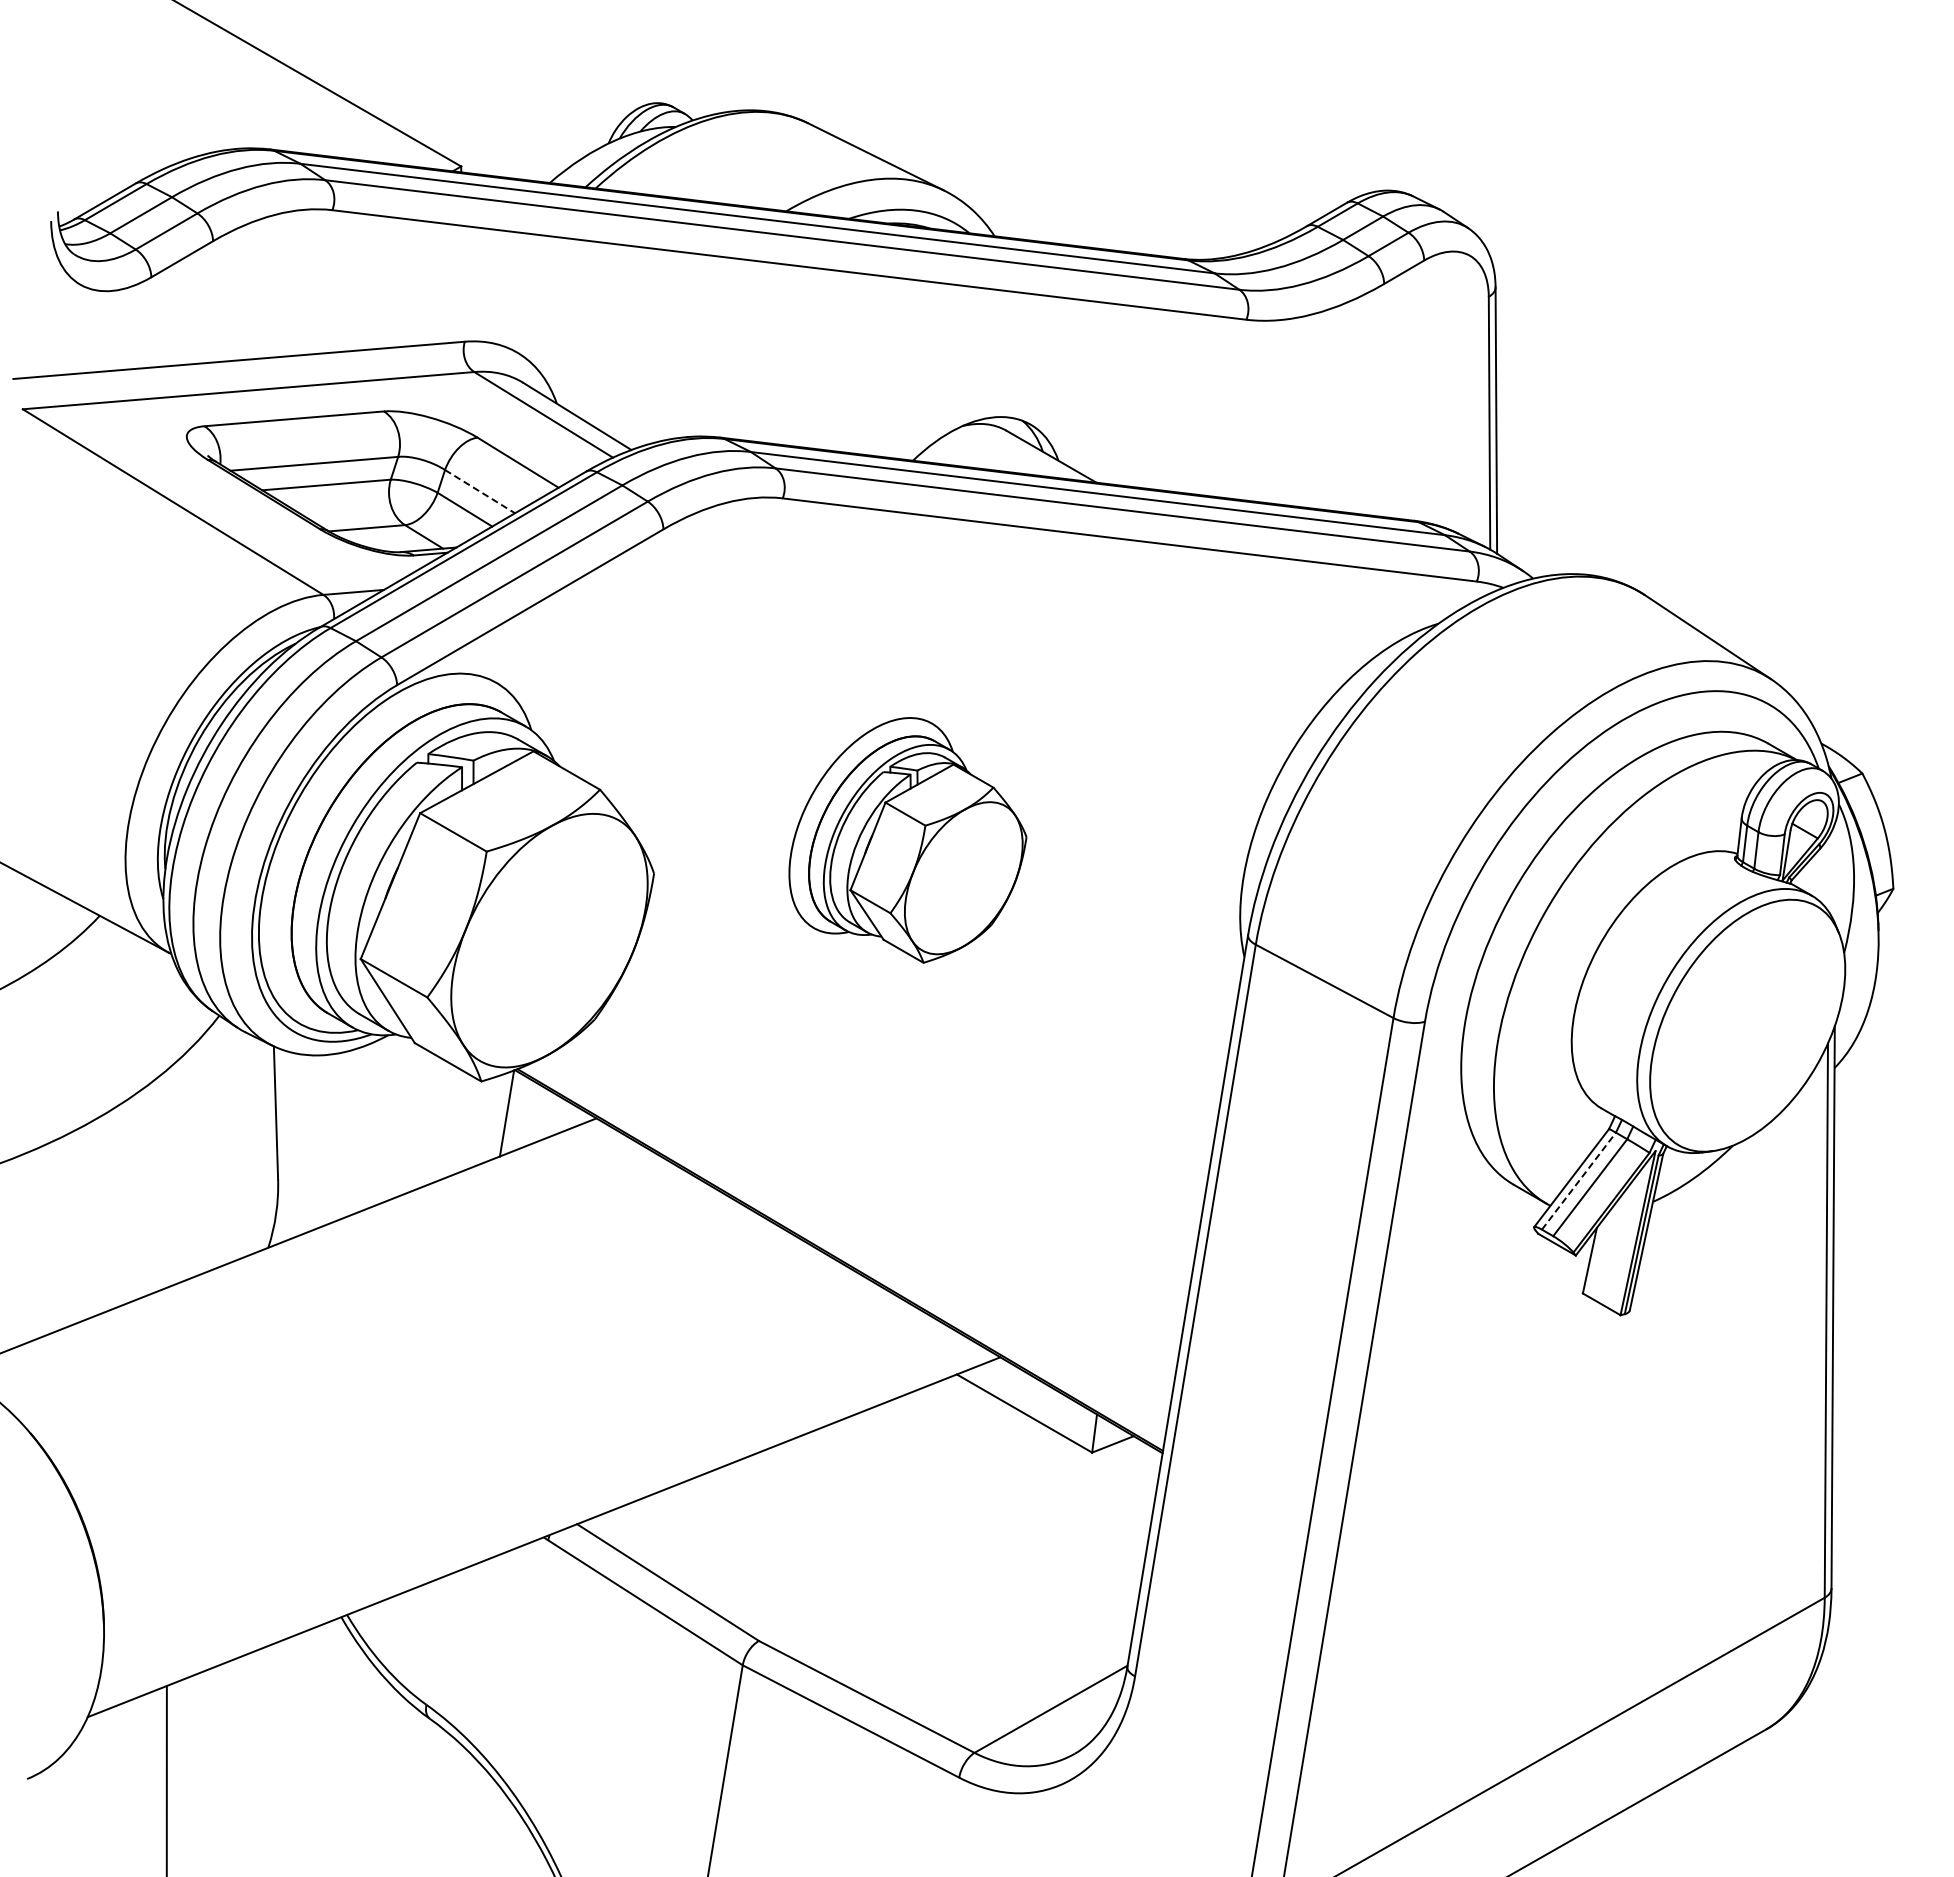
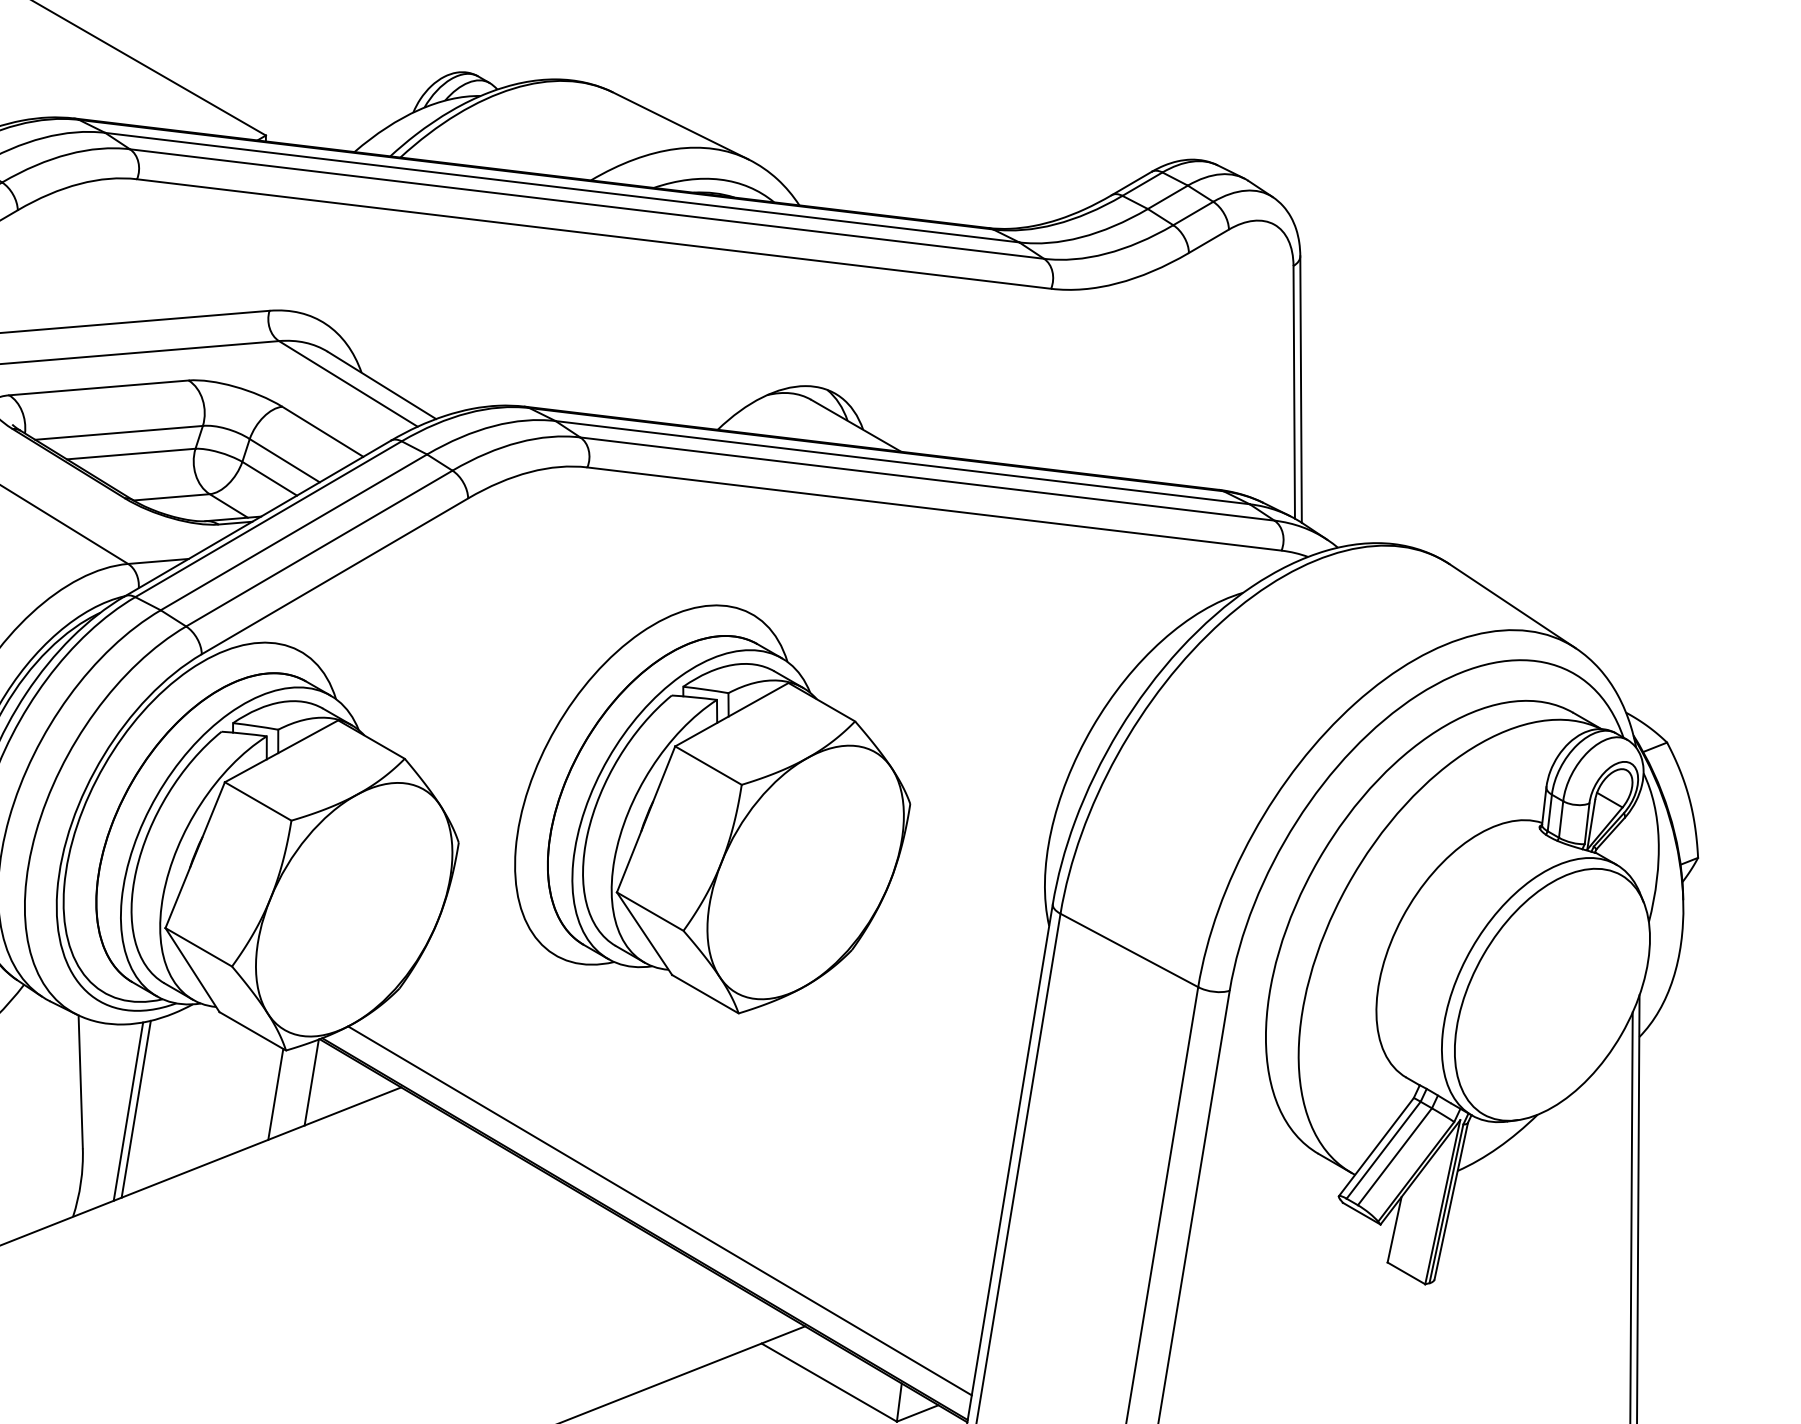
line: (480, 491) -> (285, 460), dashed -> solid
part: (907, 840) -> (712, 809), size x1.67
line: (470, 1124) -> (275, 1093), added
line: (331, 1139) -> (136, 1108), added
line: (323, 1142) -> (128, 1111), added
line: (1578, 1181) -> (1383, 1150), dashed -> solid
line: (855, 1241) -> (660, 1210), added

